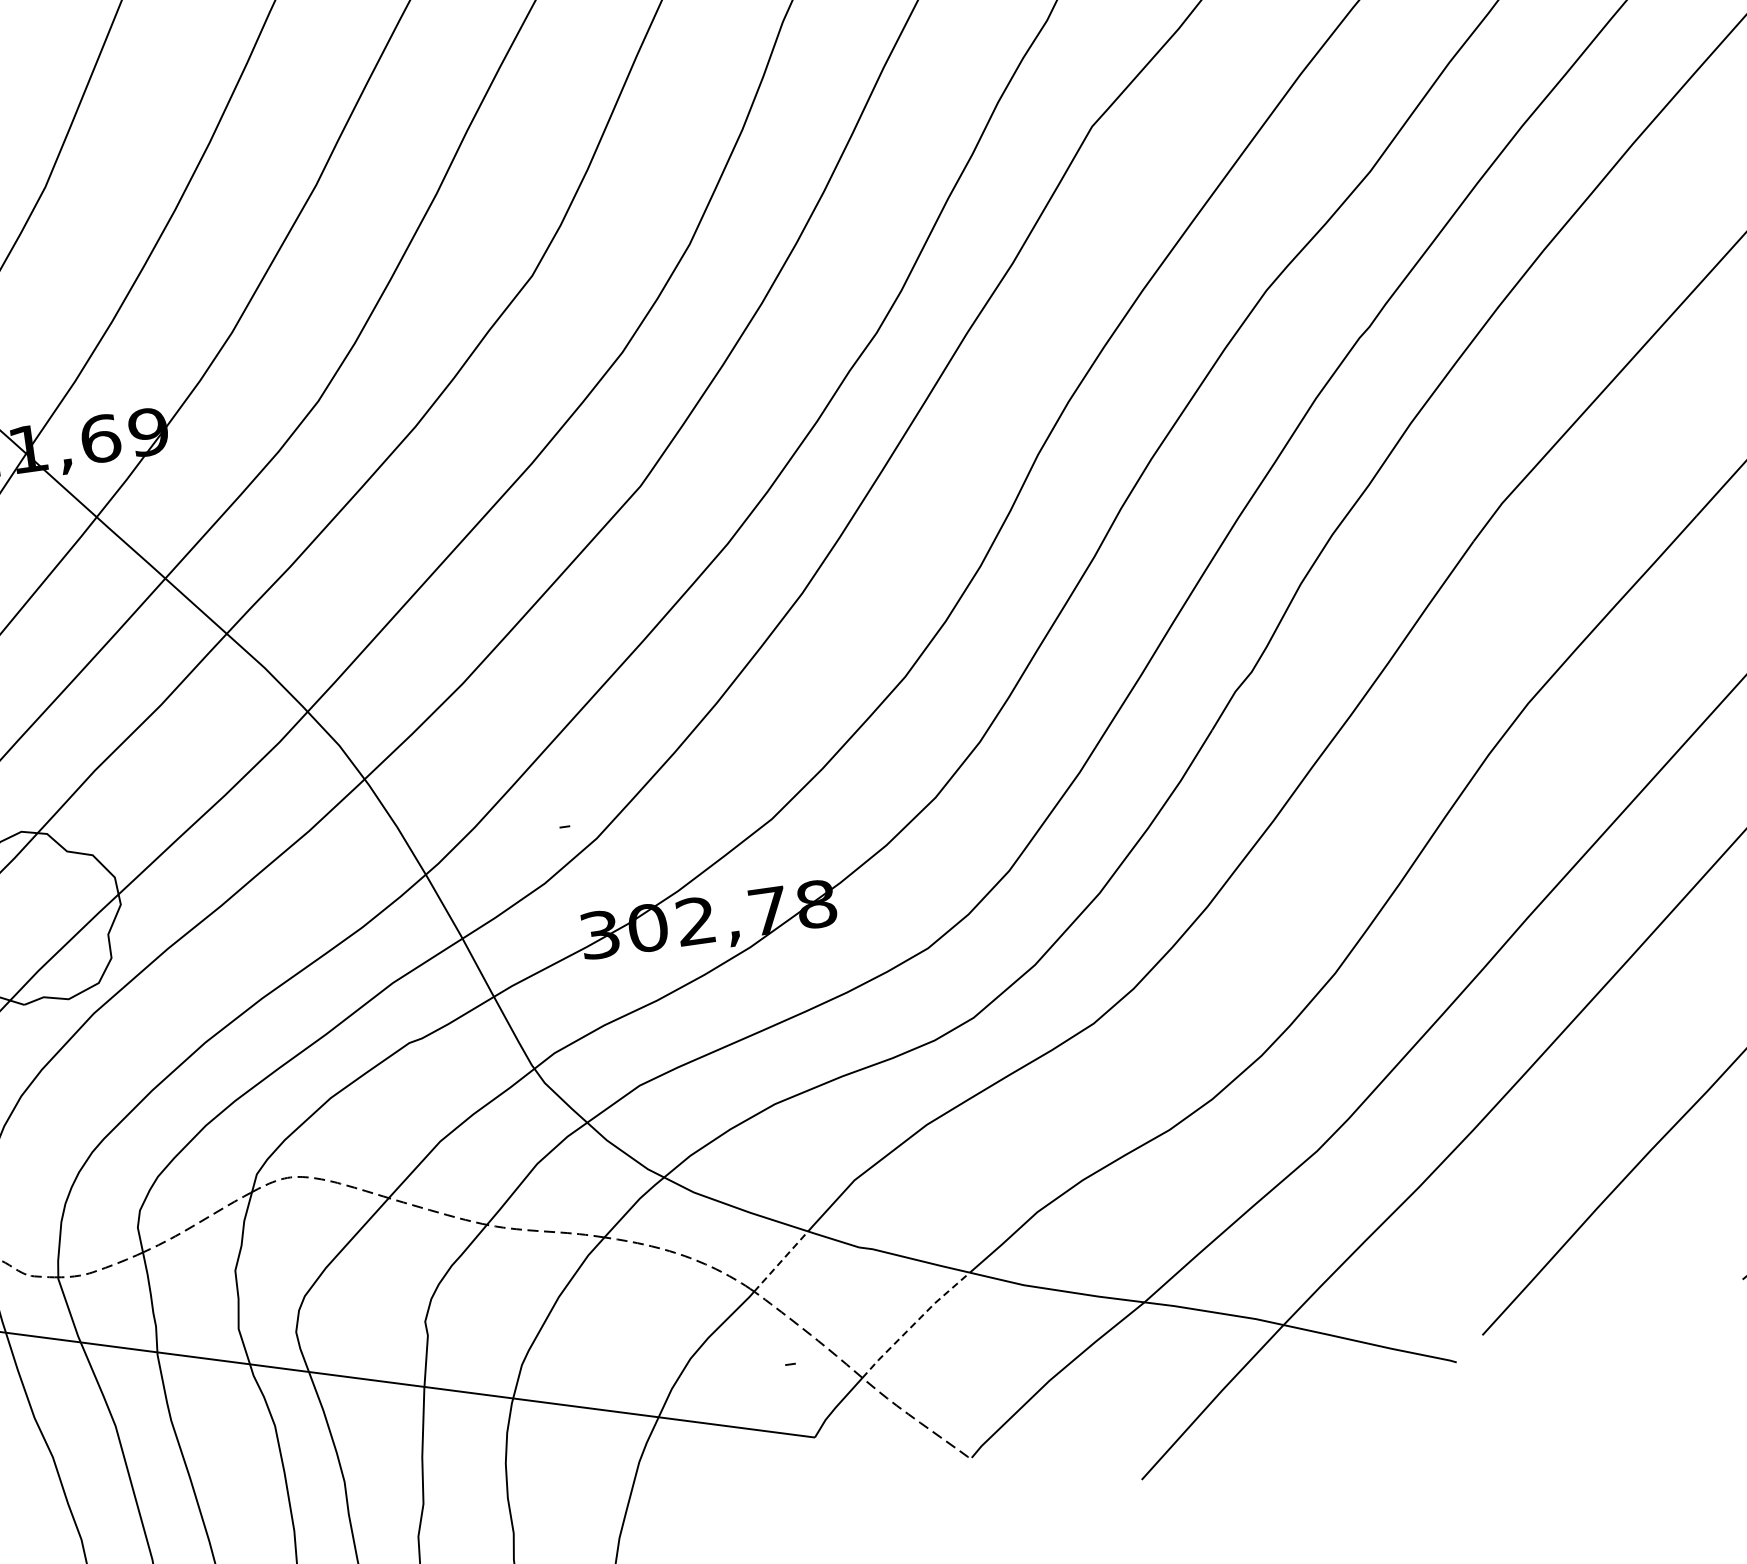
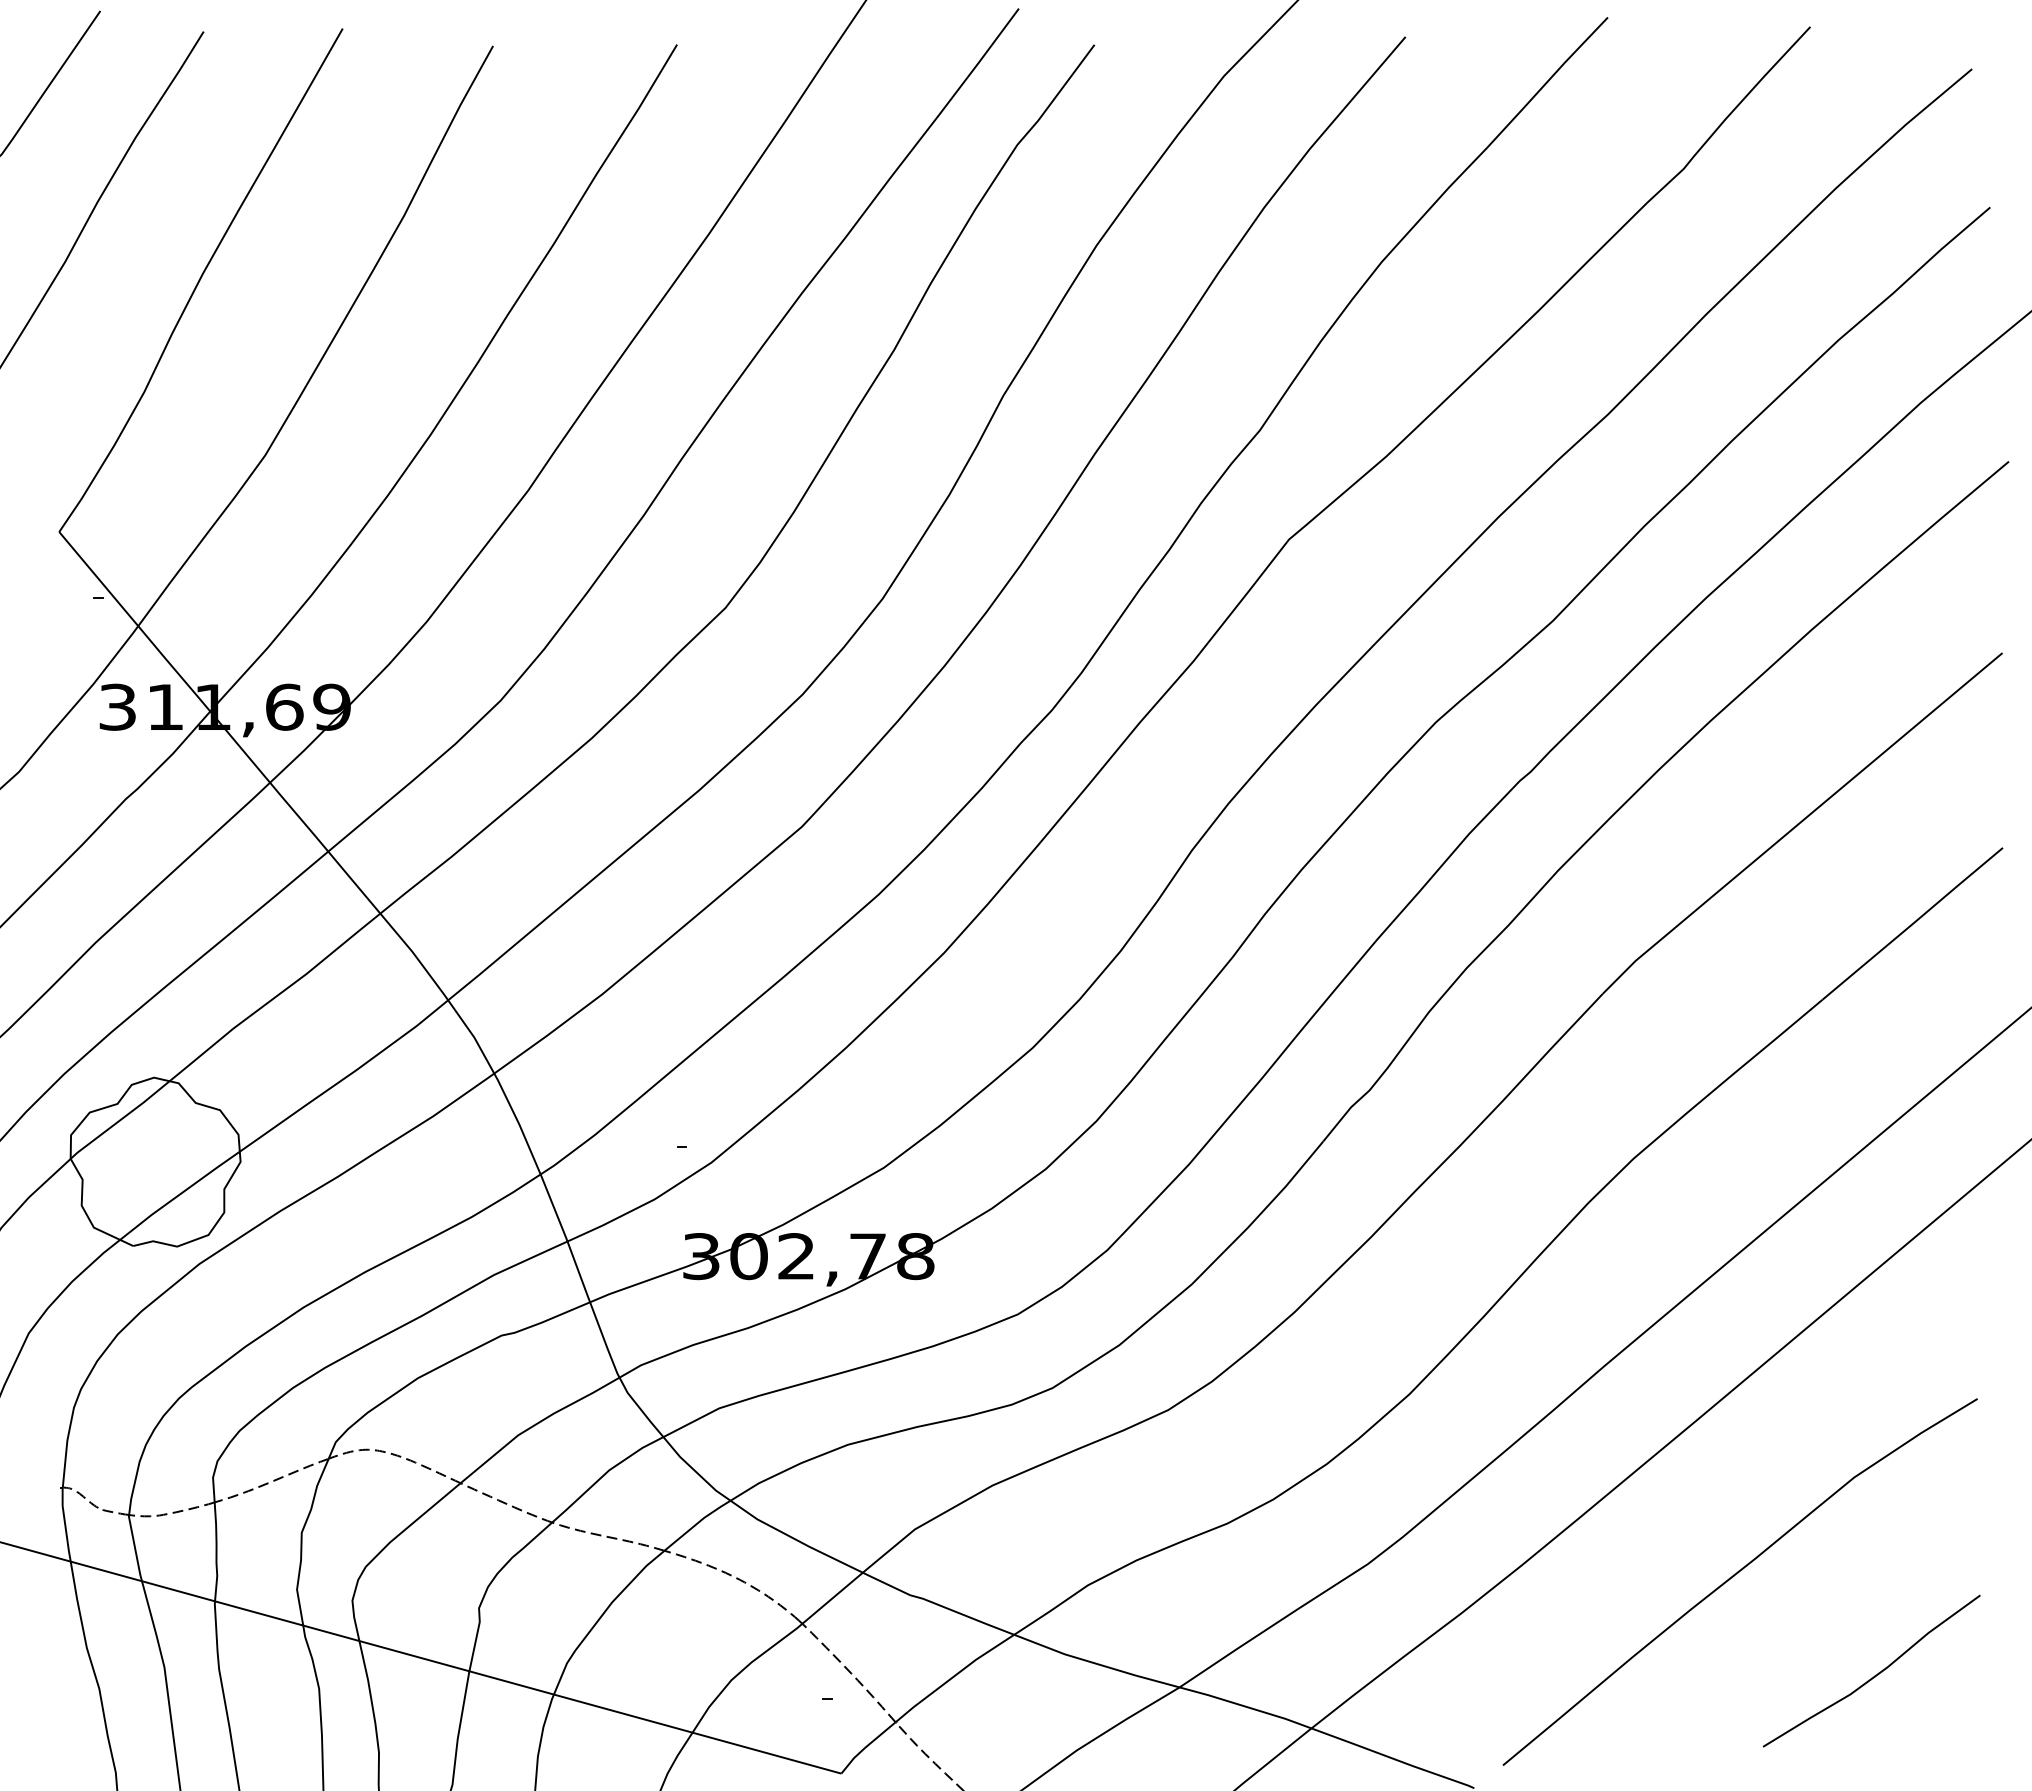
line: (781, 1261) -> (832, 1598), dashed -> solid
line: (915, 1323) -> (954, 1676), dashed -> solid

